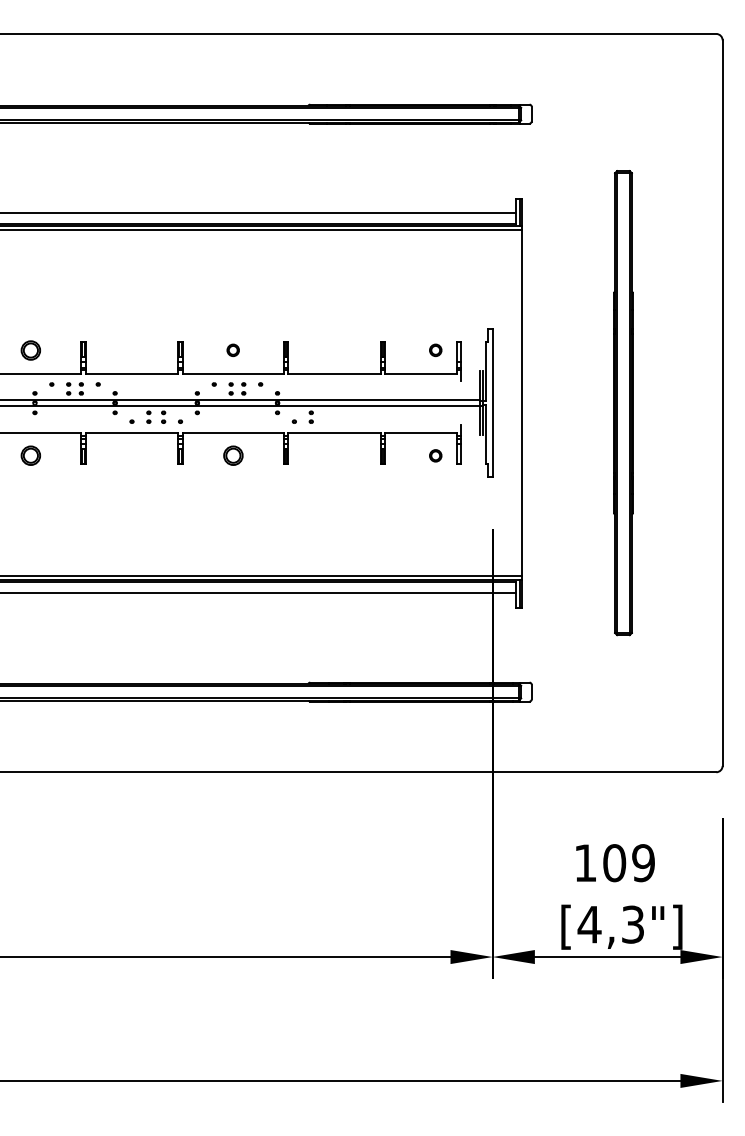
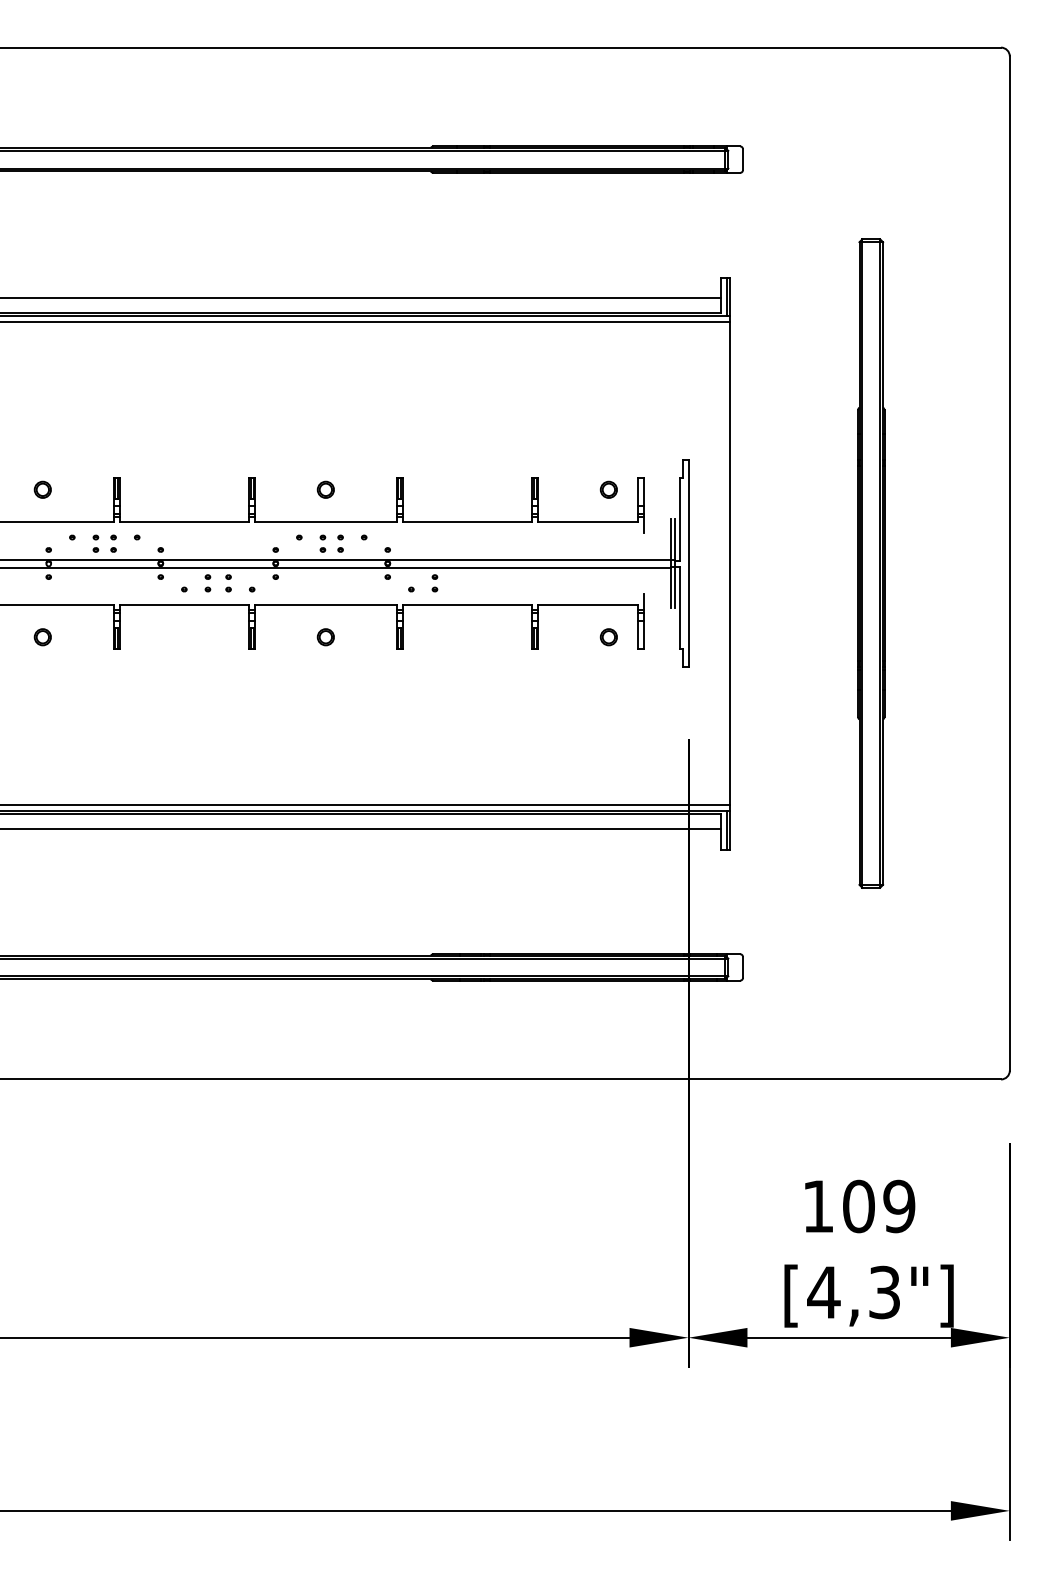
part: (30, 350) -> (42, 489), size x0.62
part: (30, 456) -> (42, 637), size x0.62
part: (232, 456) -> (325, 637), size x0.62

